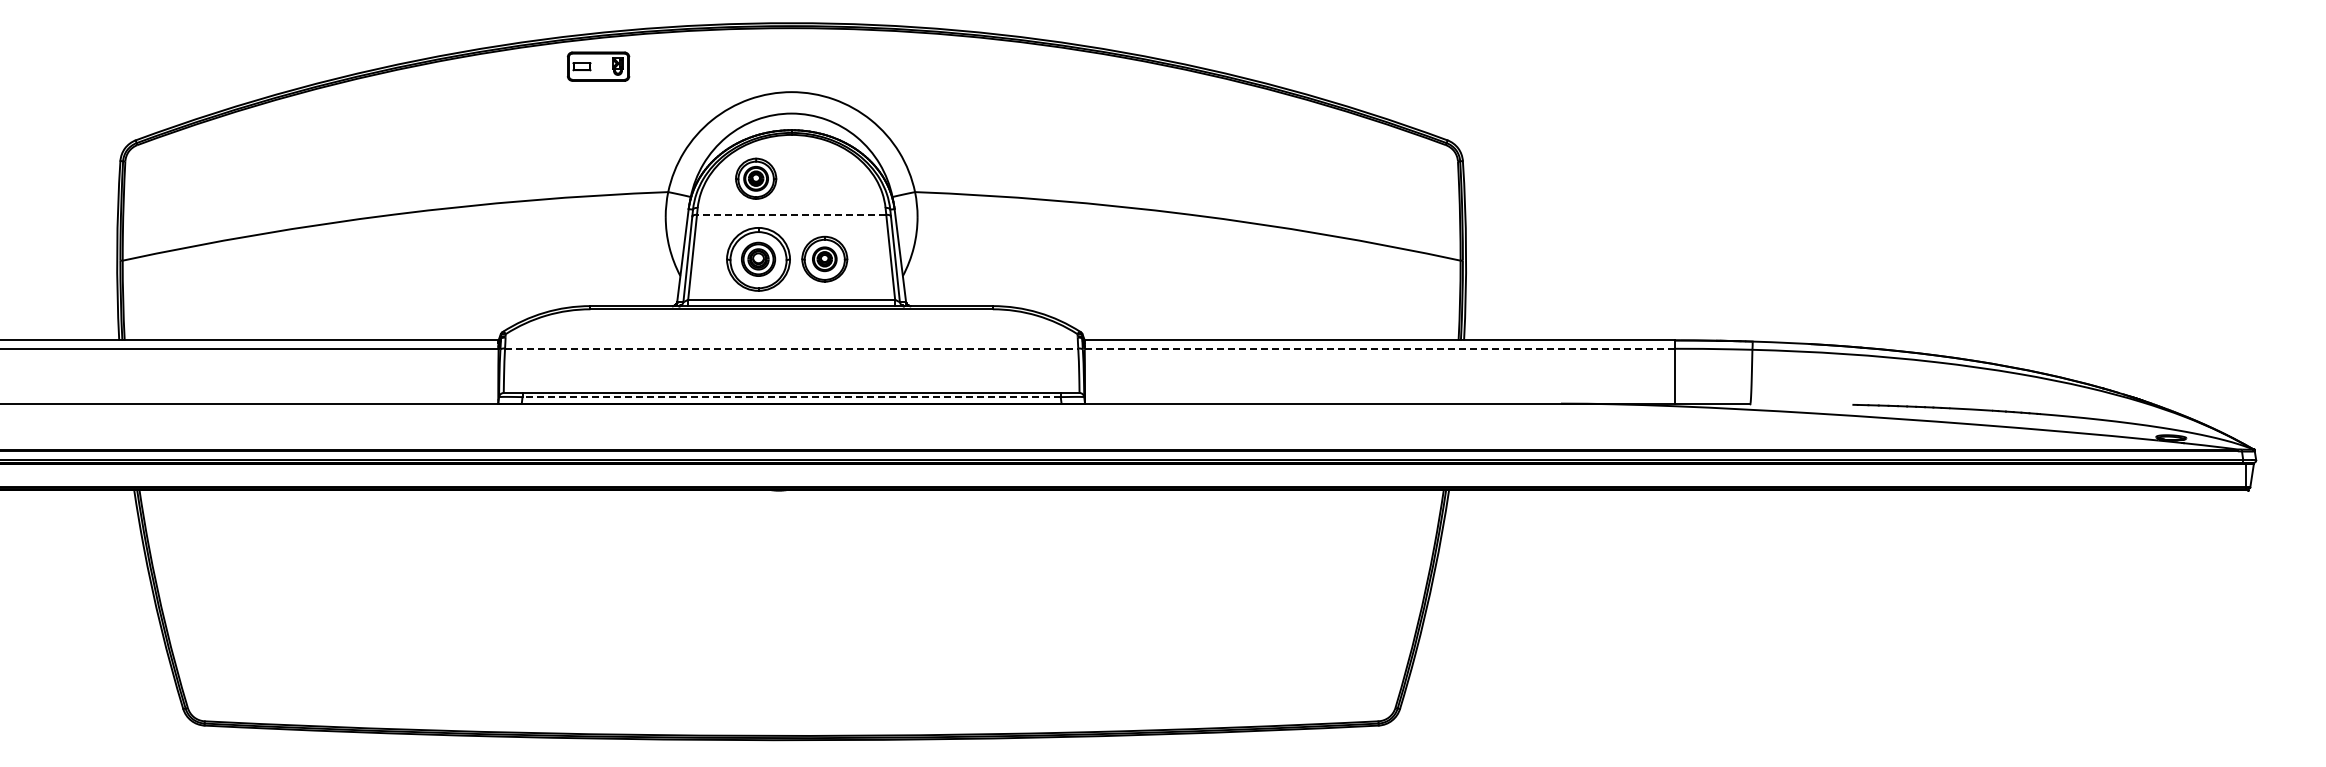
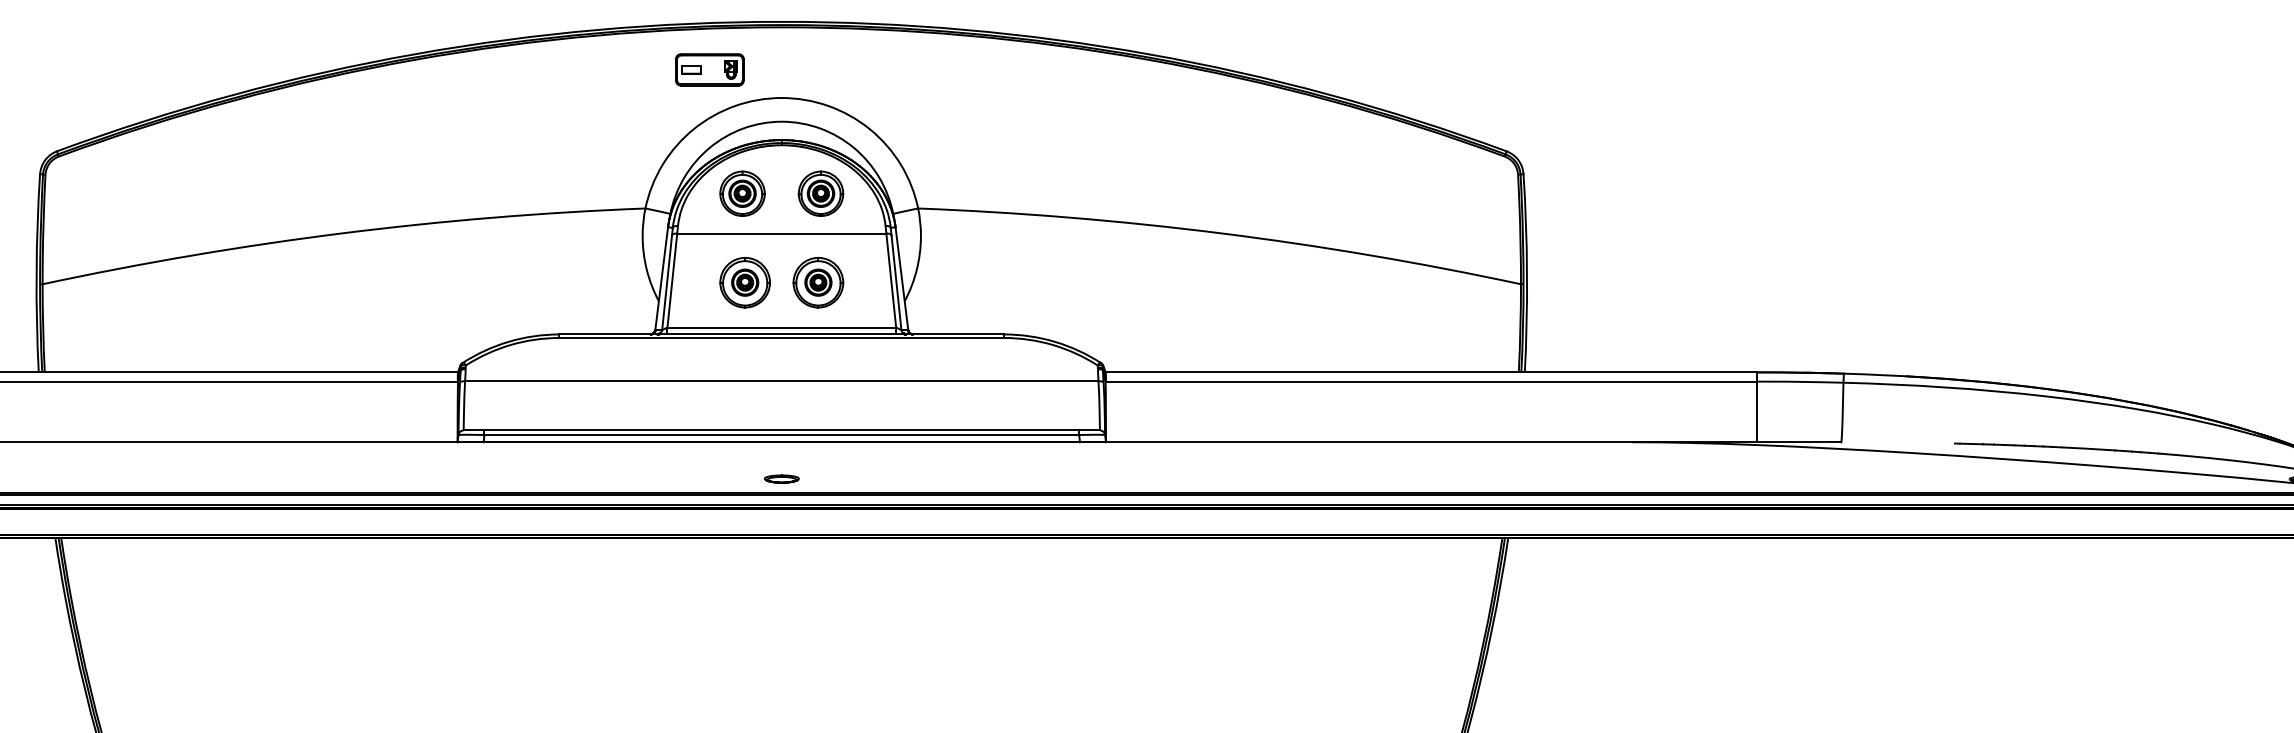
part: (598, 66) -> (709, 69), moved
part: (827, 178) -> (821, 193), added
line: (791, 214) -> (781, 233), dashed -> solid
part: (758, 258) -> (745, 281), size x0.71
line: (791, 348) -> (781, 381), dashed -> solid
line: (1379, 348) -> (1431, 381), dashed -> solid
line: (791, 397) -> (781, 435), dashed -> solid
part: (791, 436) -> (781, 478), added

